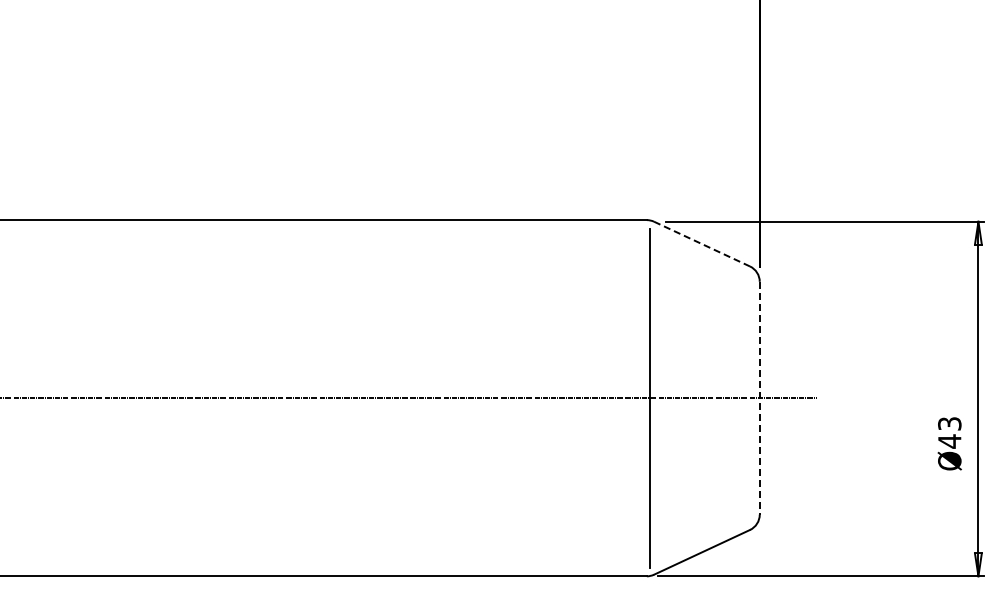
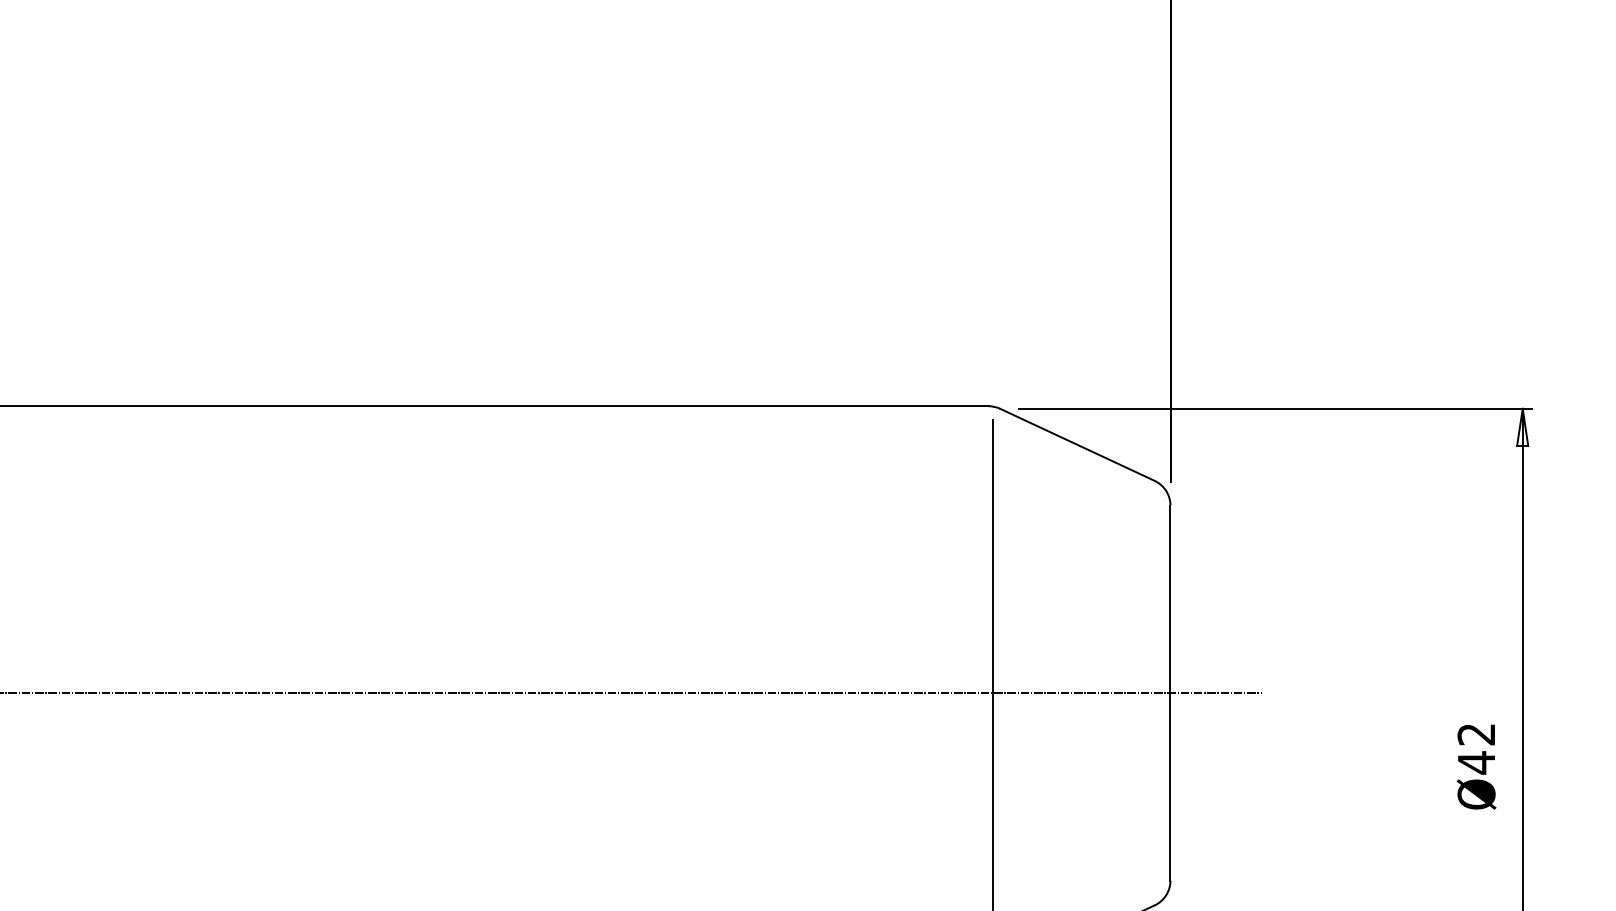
line: (702, 244) -> (1078, 445), dashed -> solid
line: (759, 398) -> (1170, 693), dashed -> solid
text: (949, 423) -> (1476, 733), Ø43 -> Ø42

